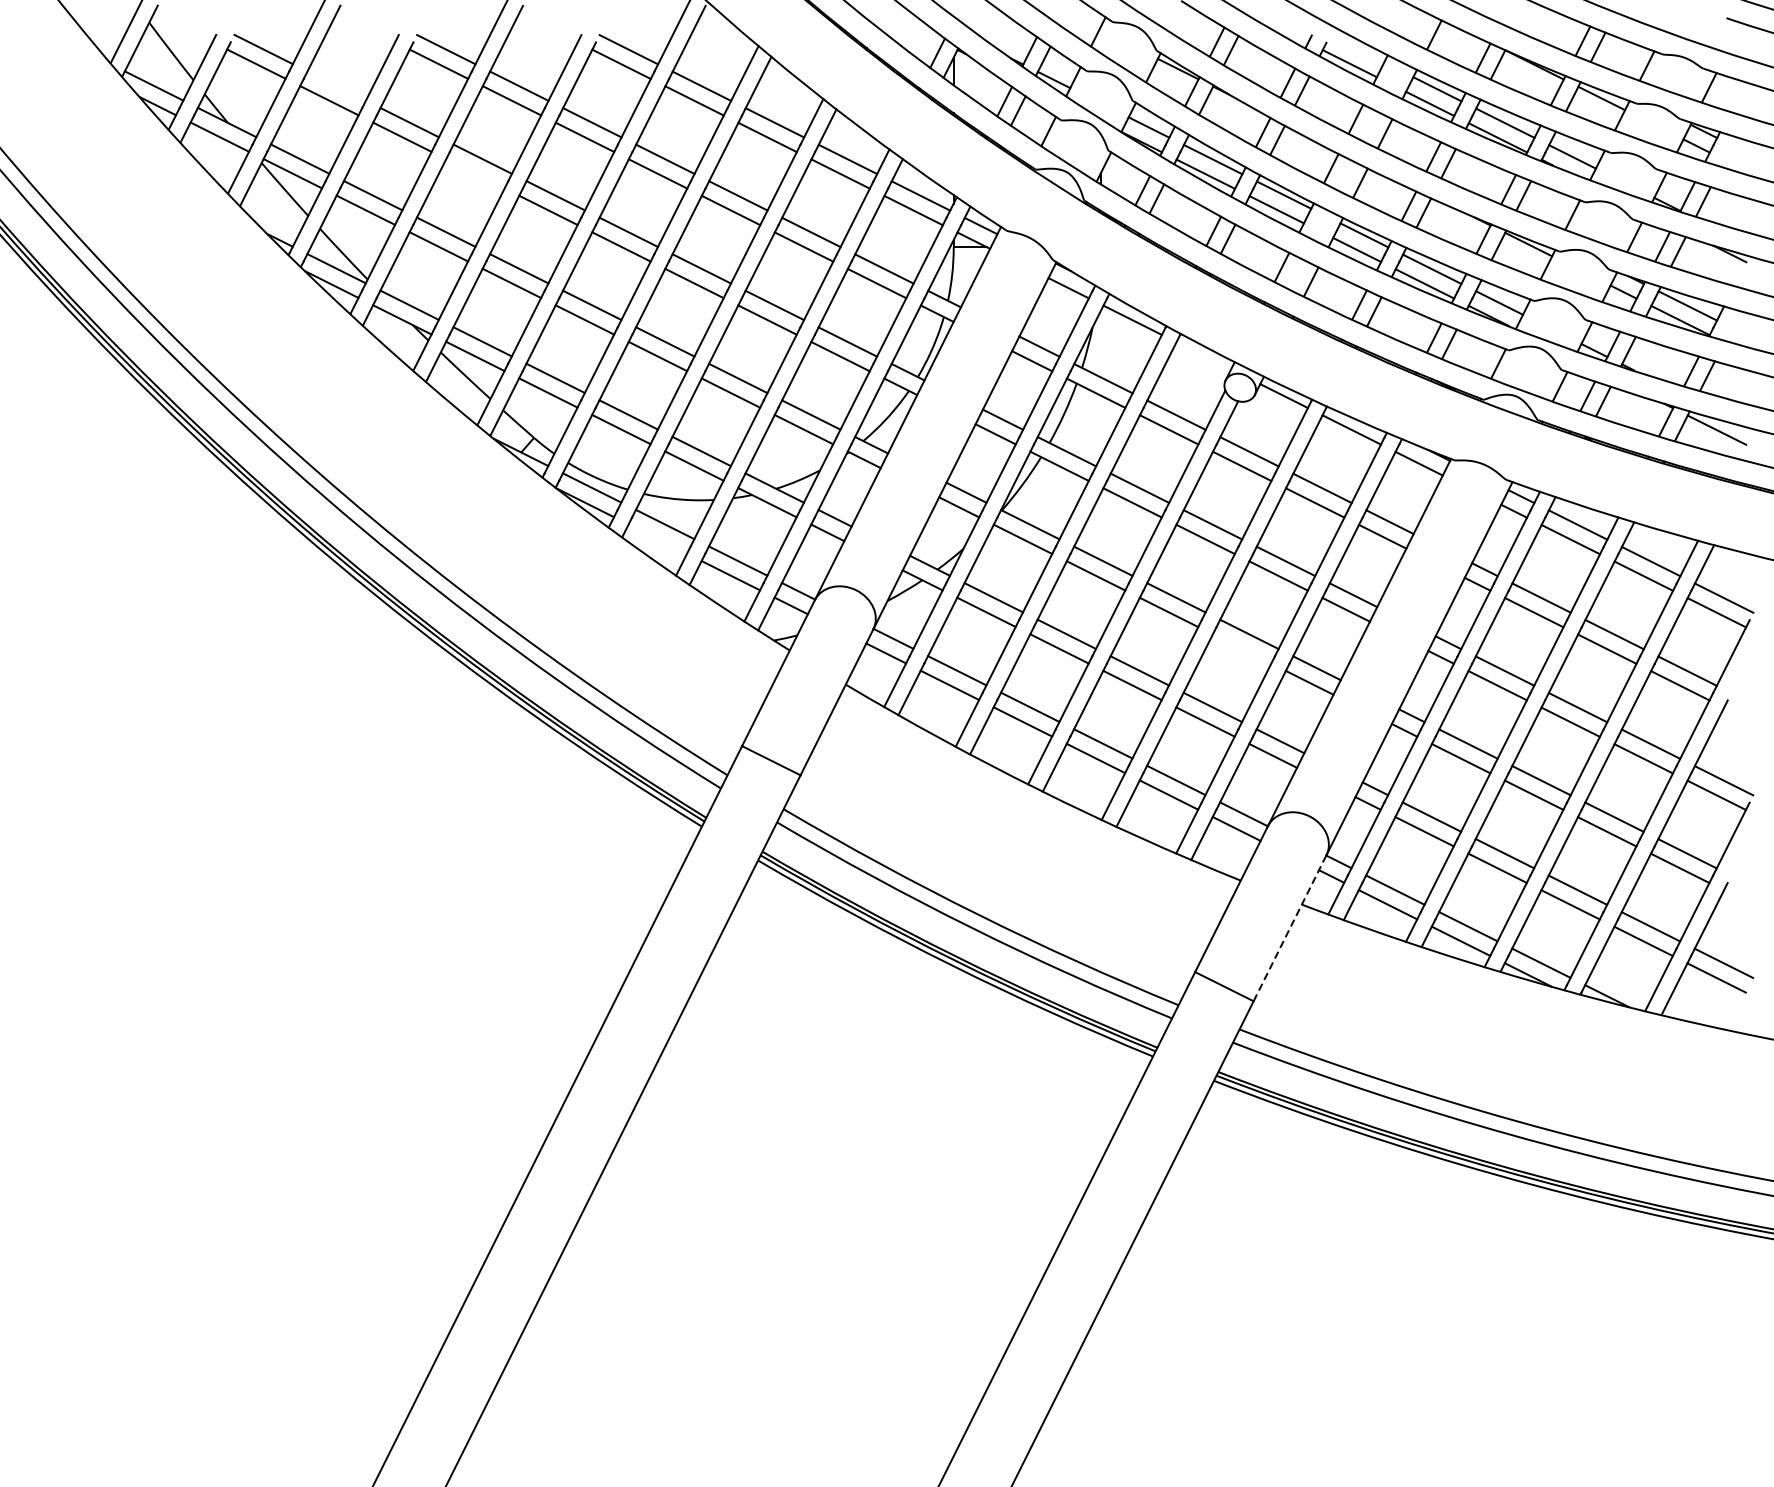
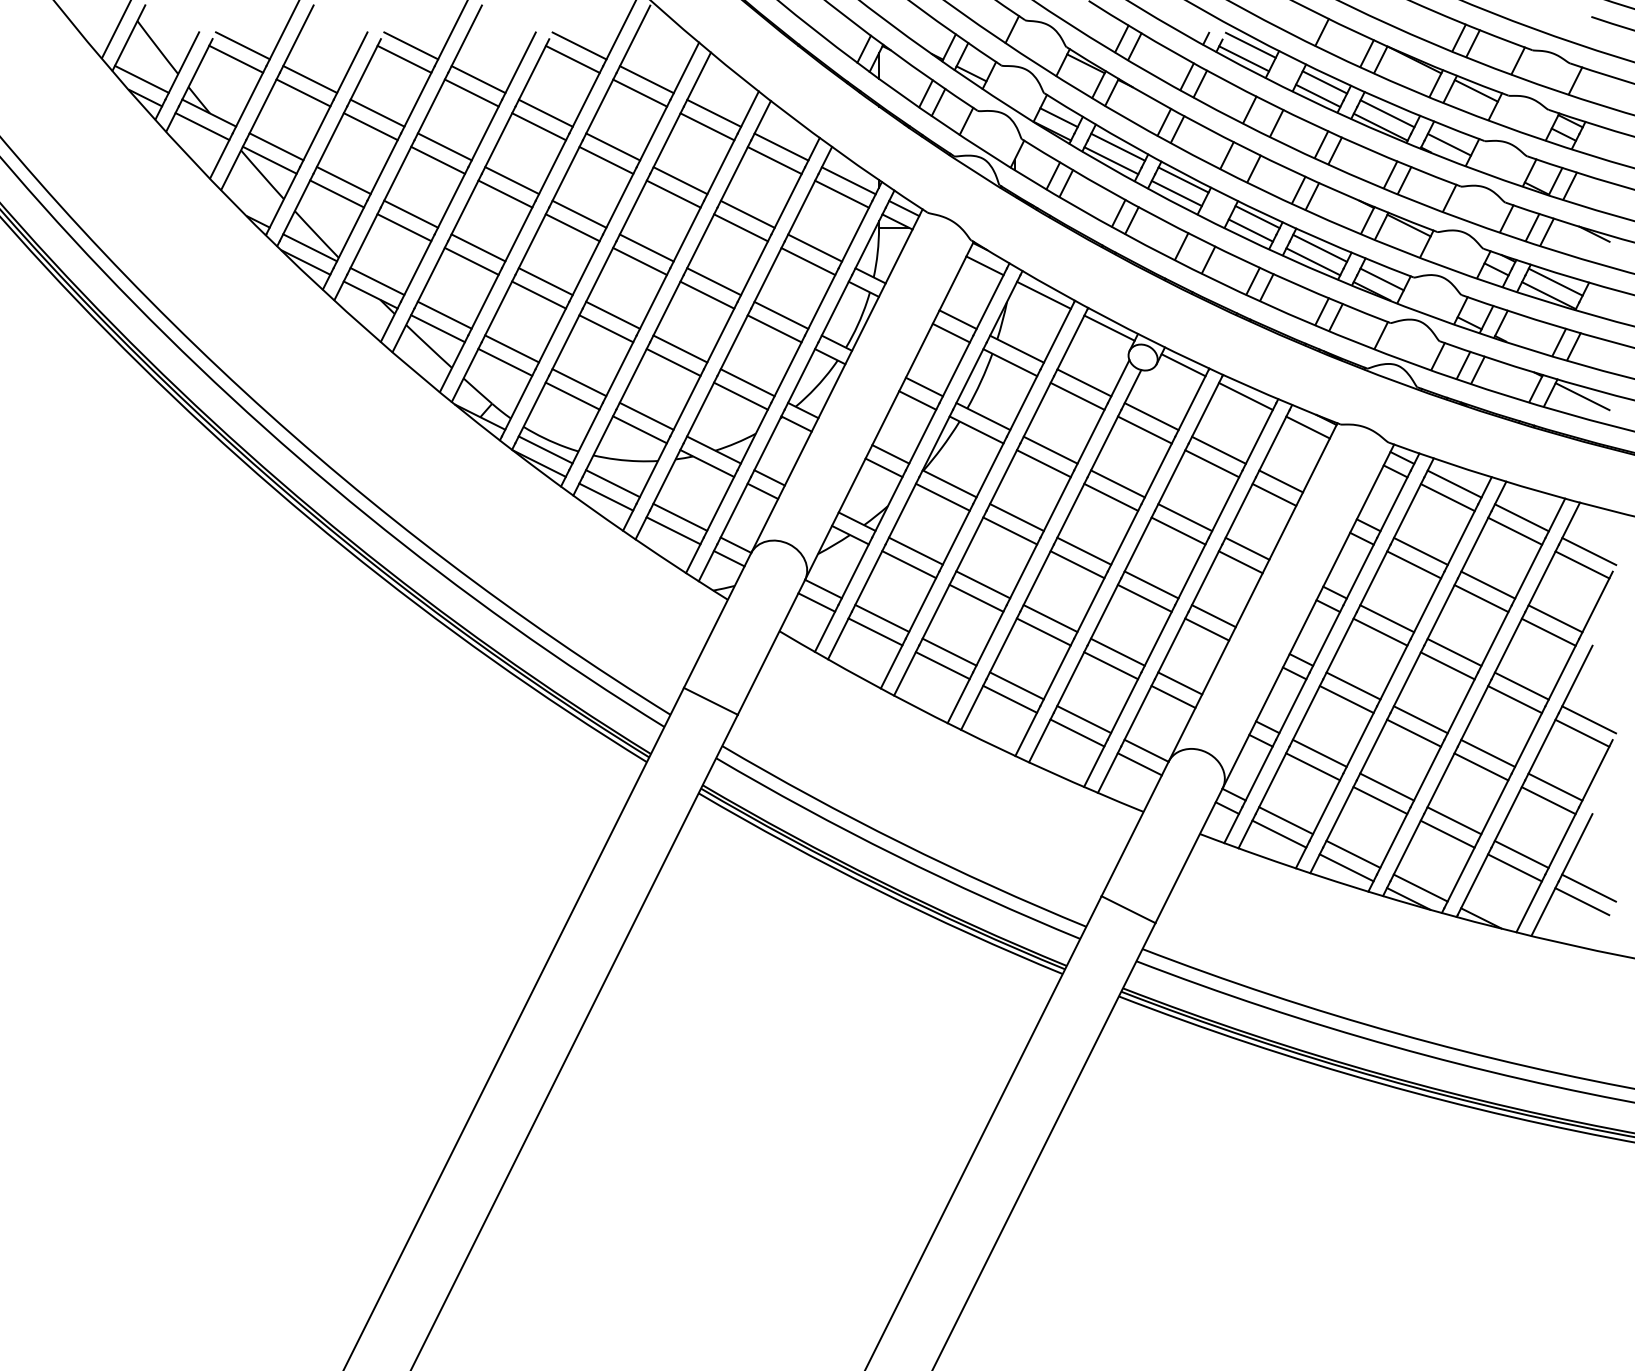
line: (1356, 48) -> (1250, 44), added
line: (337, 86) -> (310, 79), added
line: (475, 172) -> (438, 159), added
line: (1203, 355) -> (1109, 327), added
line: (658, 538) -> (606, 496), added
line: (1241, 648) -> (1144, 597), added
line: (1290, 927) -> (1189, 855), dashed -> solid

